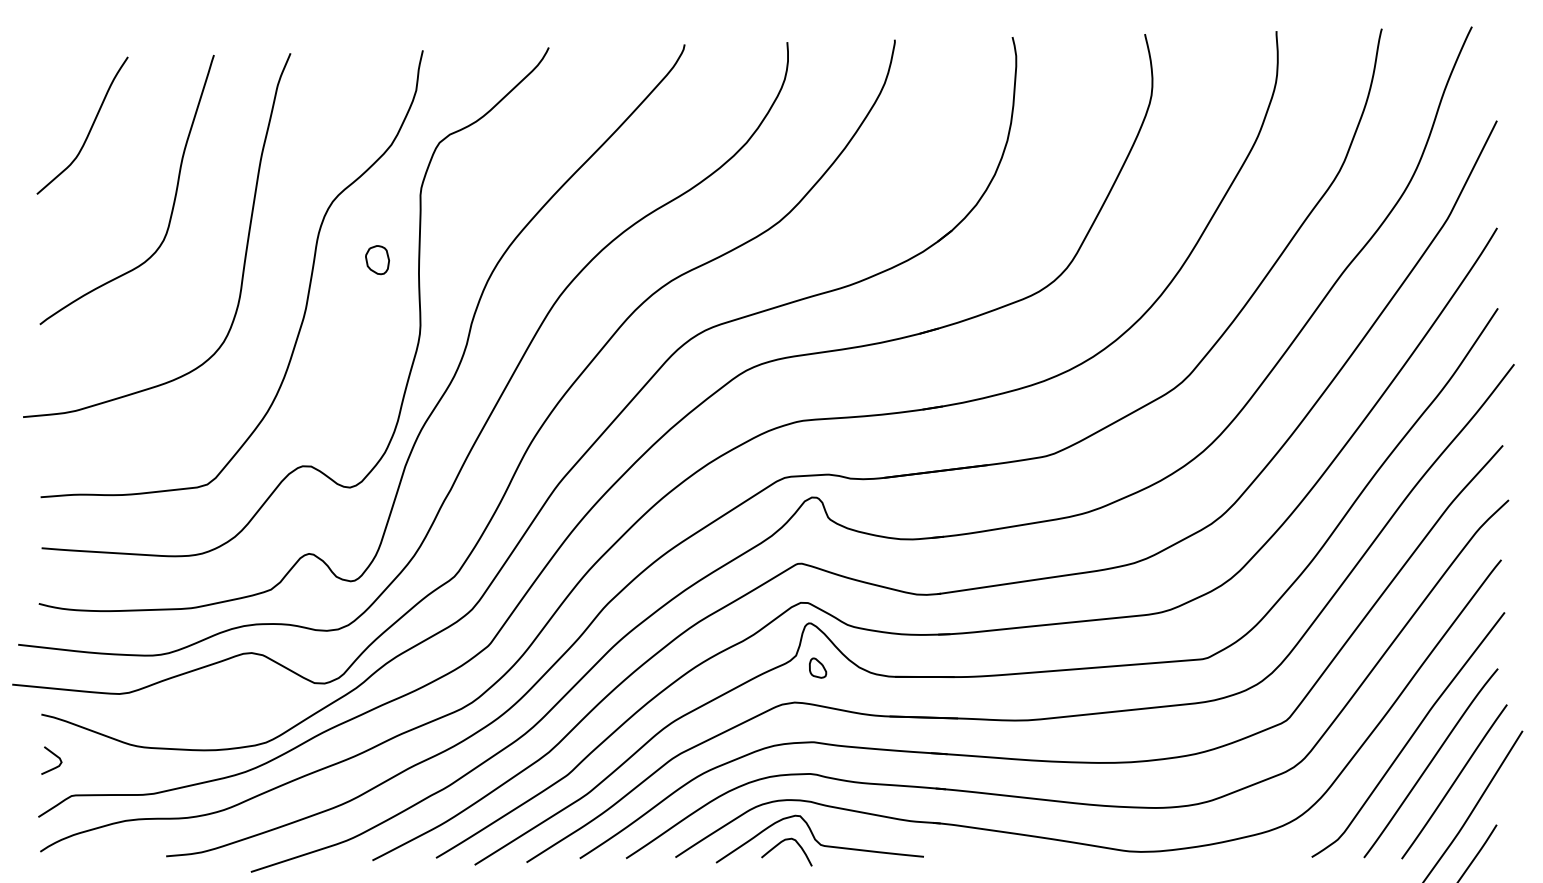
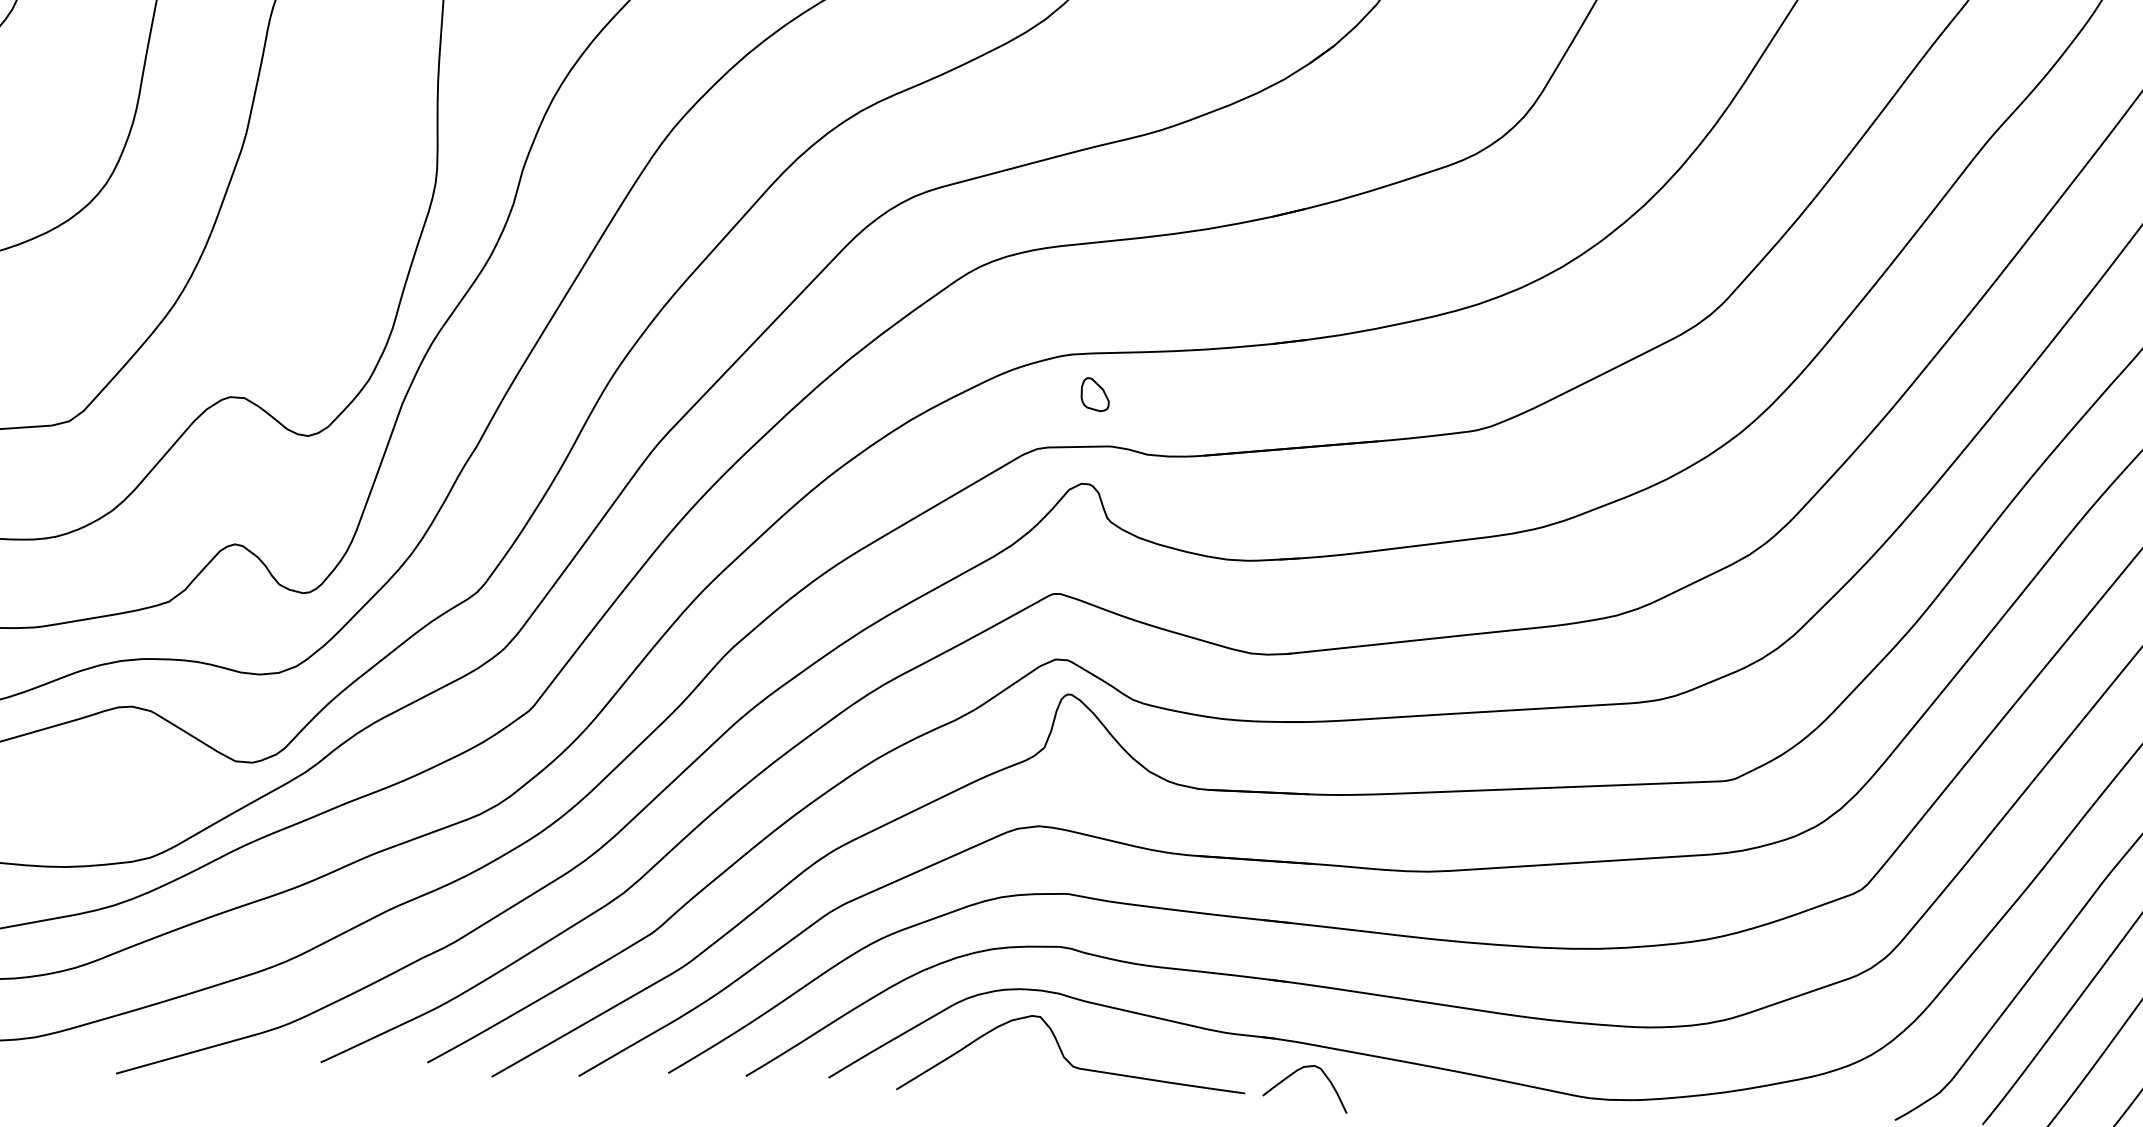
part: (377, 260) -> (369, 57), removed
part: (818, 667) -> (1096, 393), moved
curve: (782, 842) -> (1298, 1071), moved

